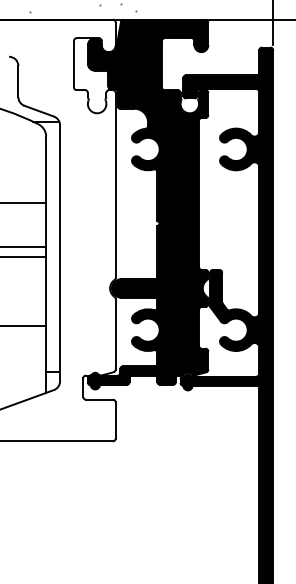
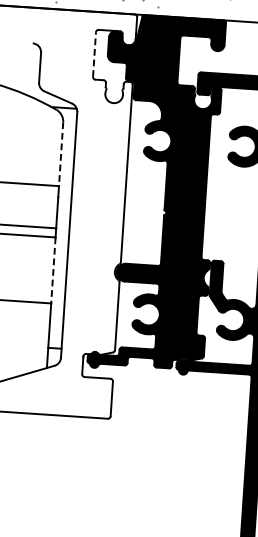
line: (73, 63) -> (94, 53), solid -> dashed
line: (46, 170) -> (61, 154), solid -> dashed
line: (46, 291) -> (53, 270), solid -> dashed

